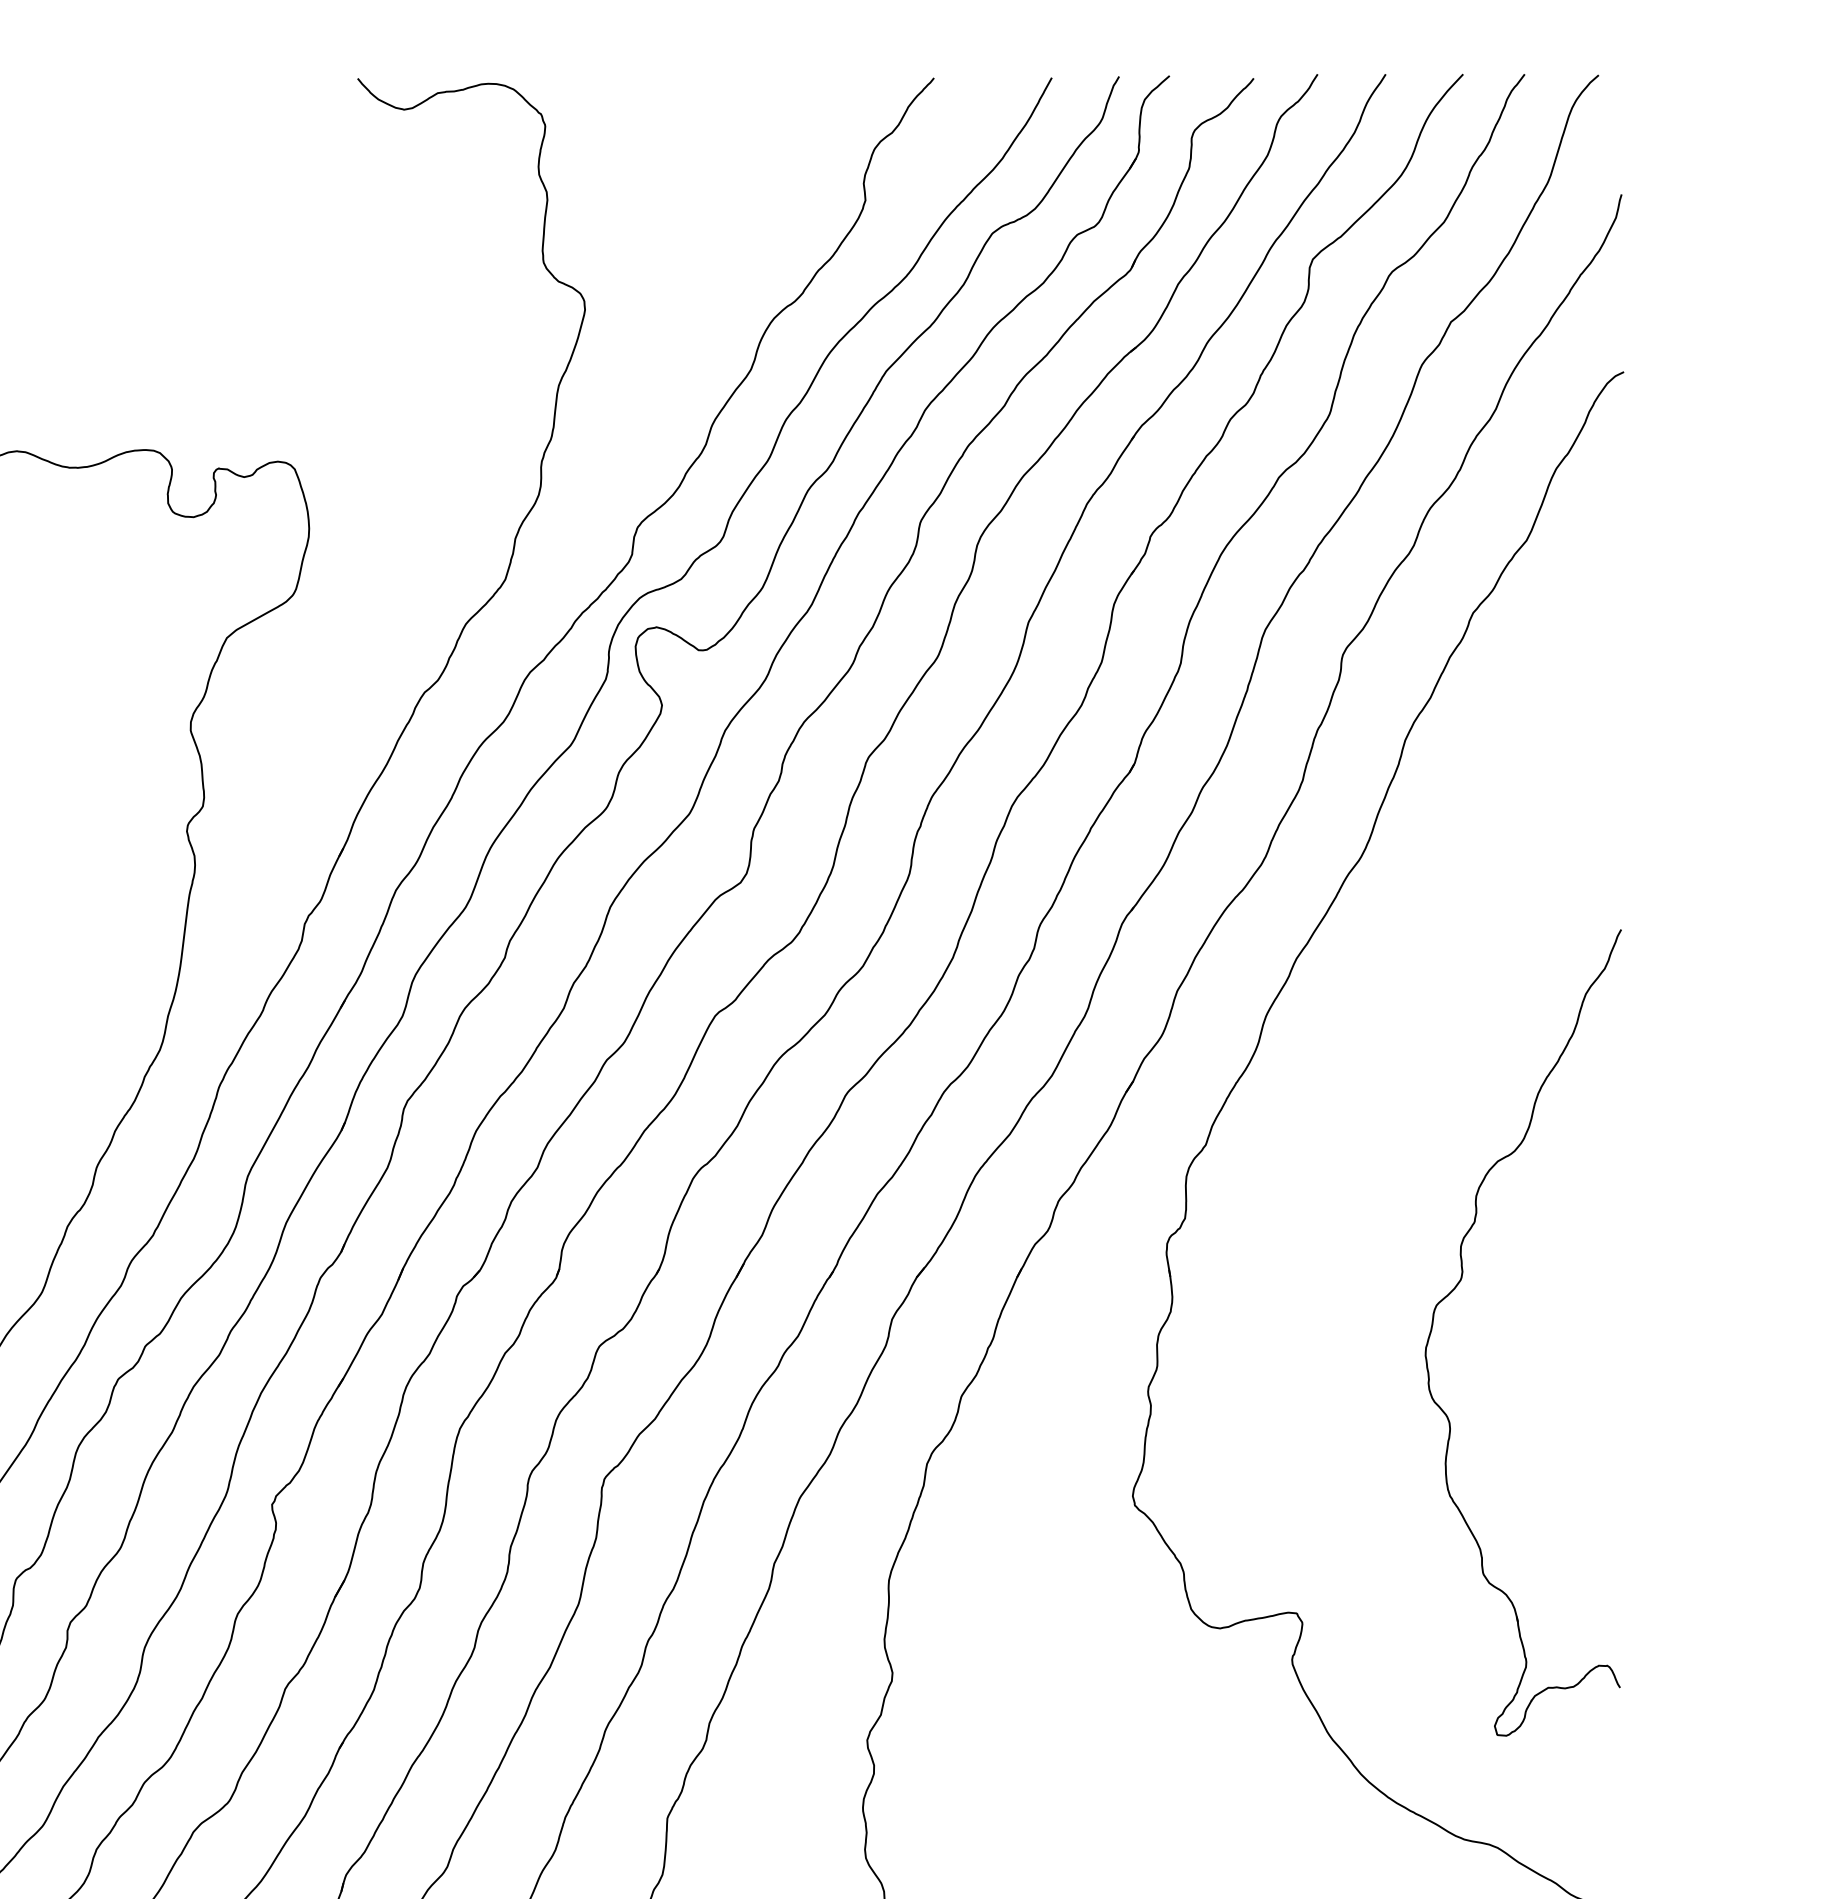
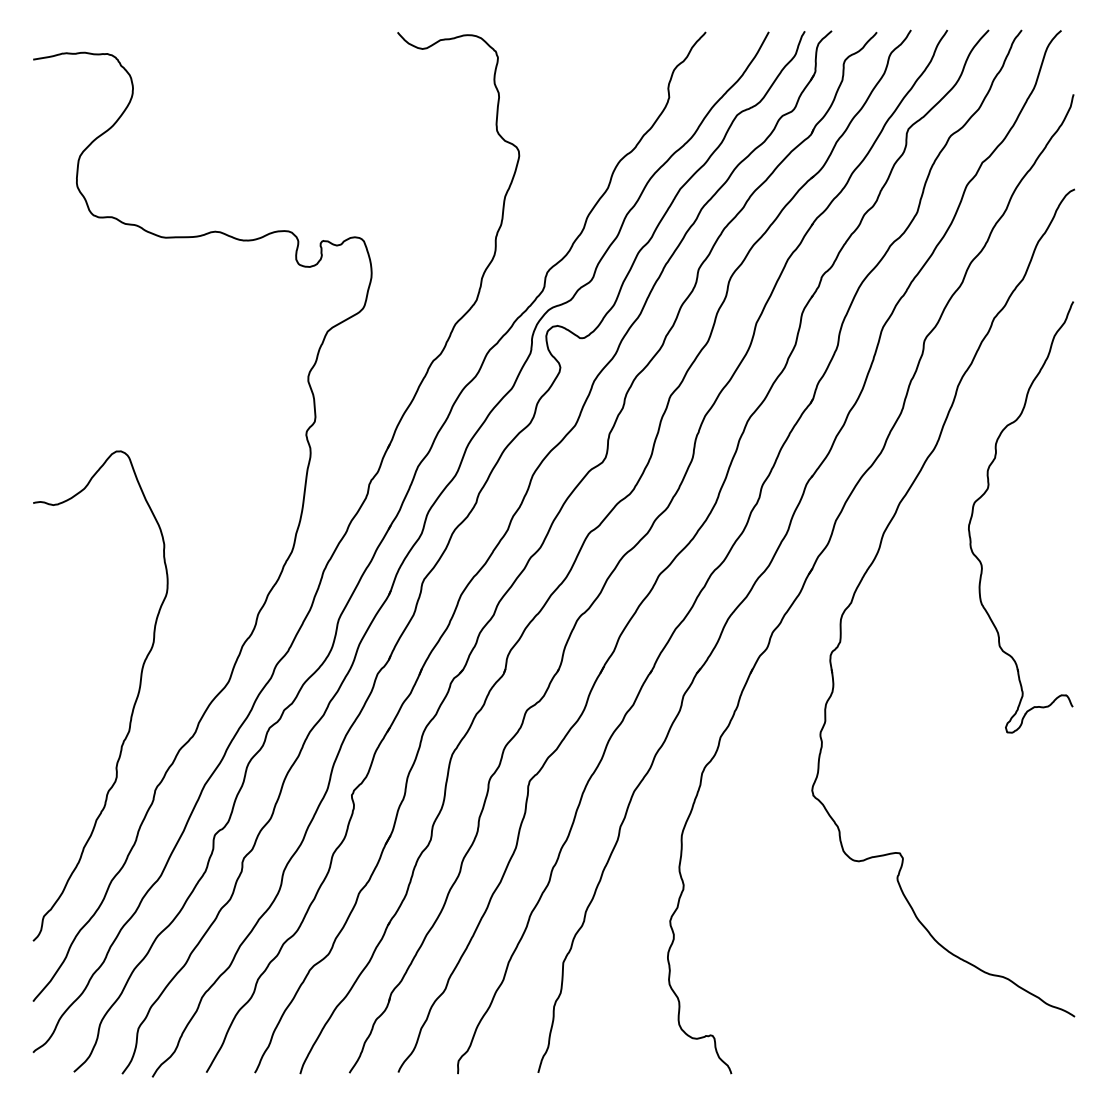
part: (1458, 1286) -> (986, 492), moved

